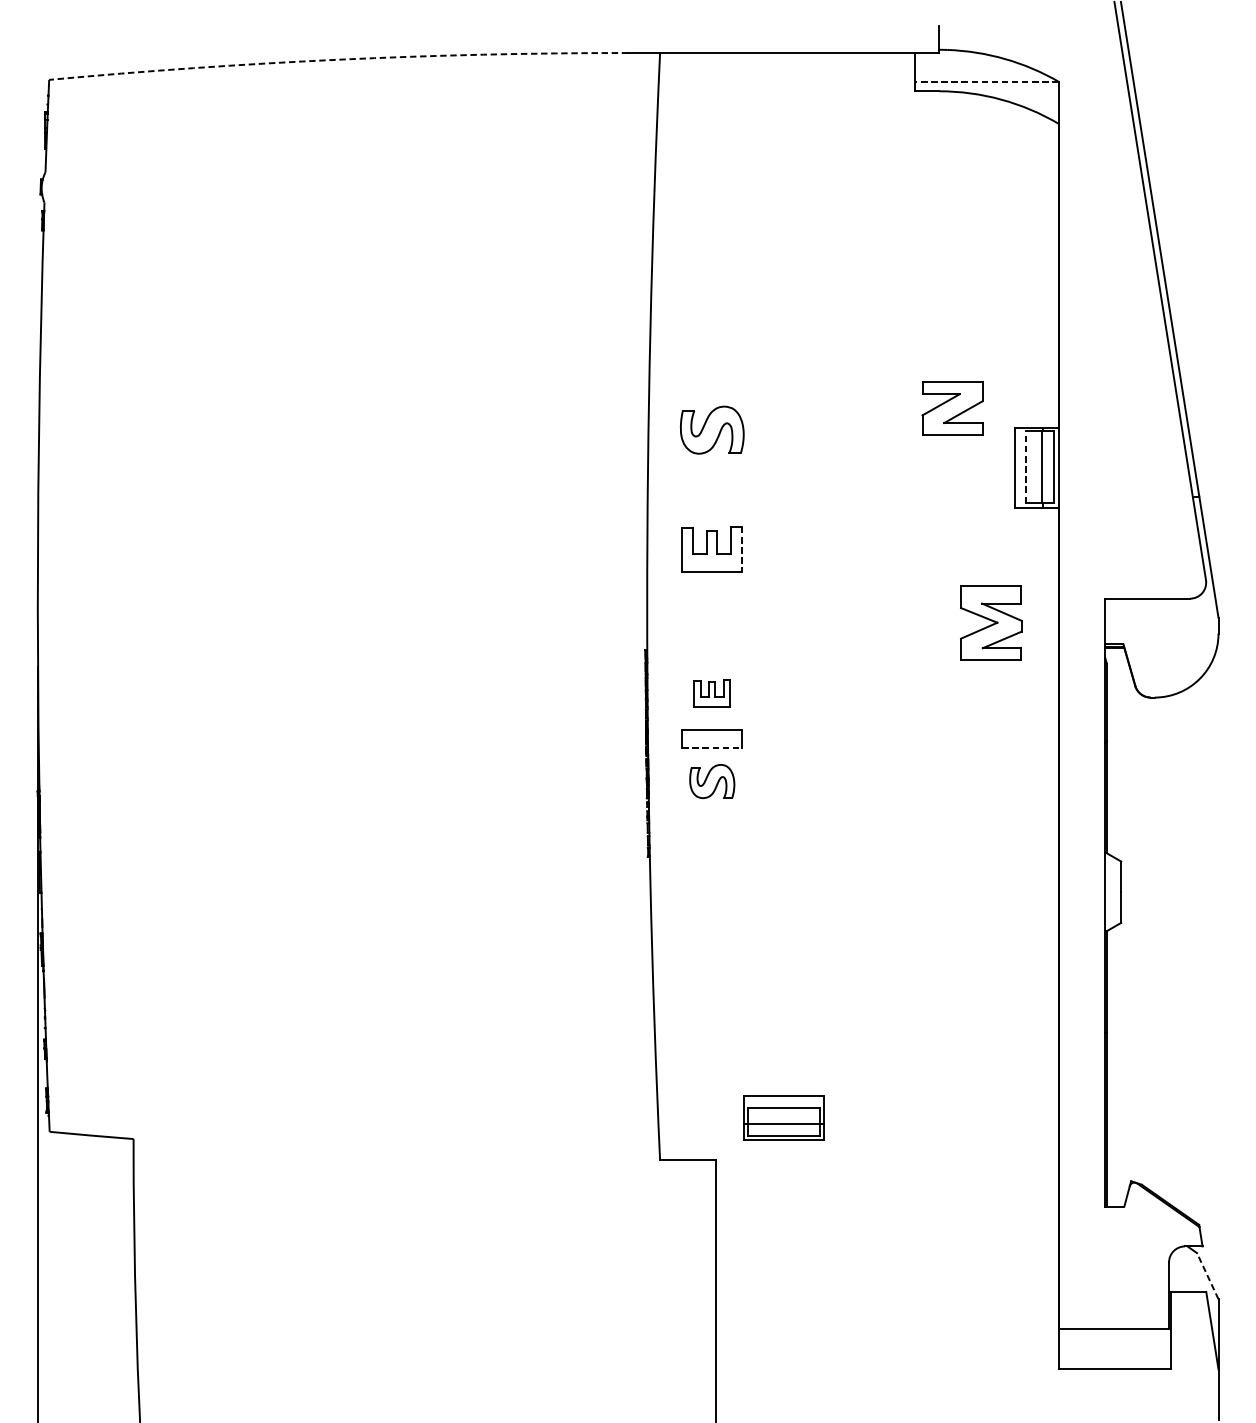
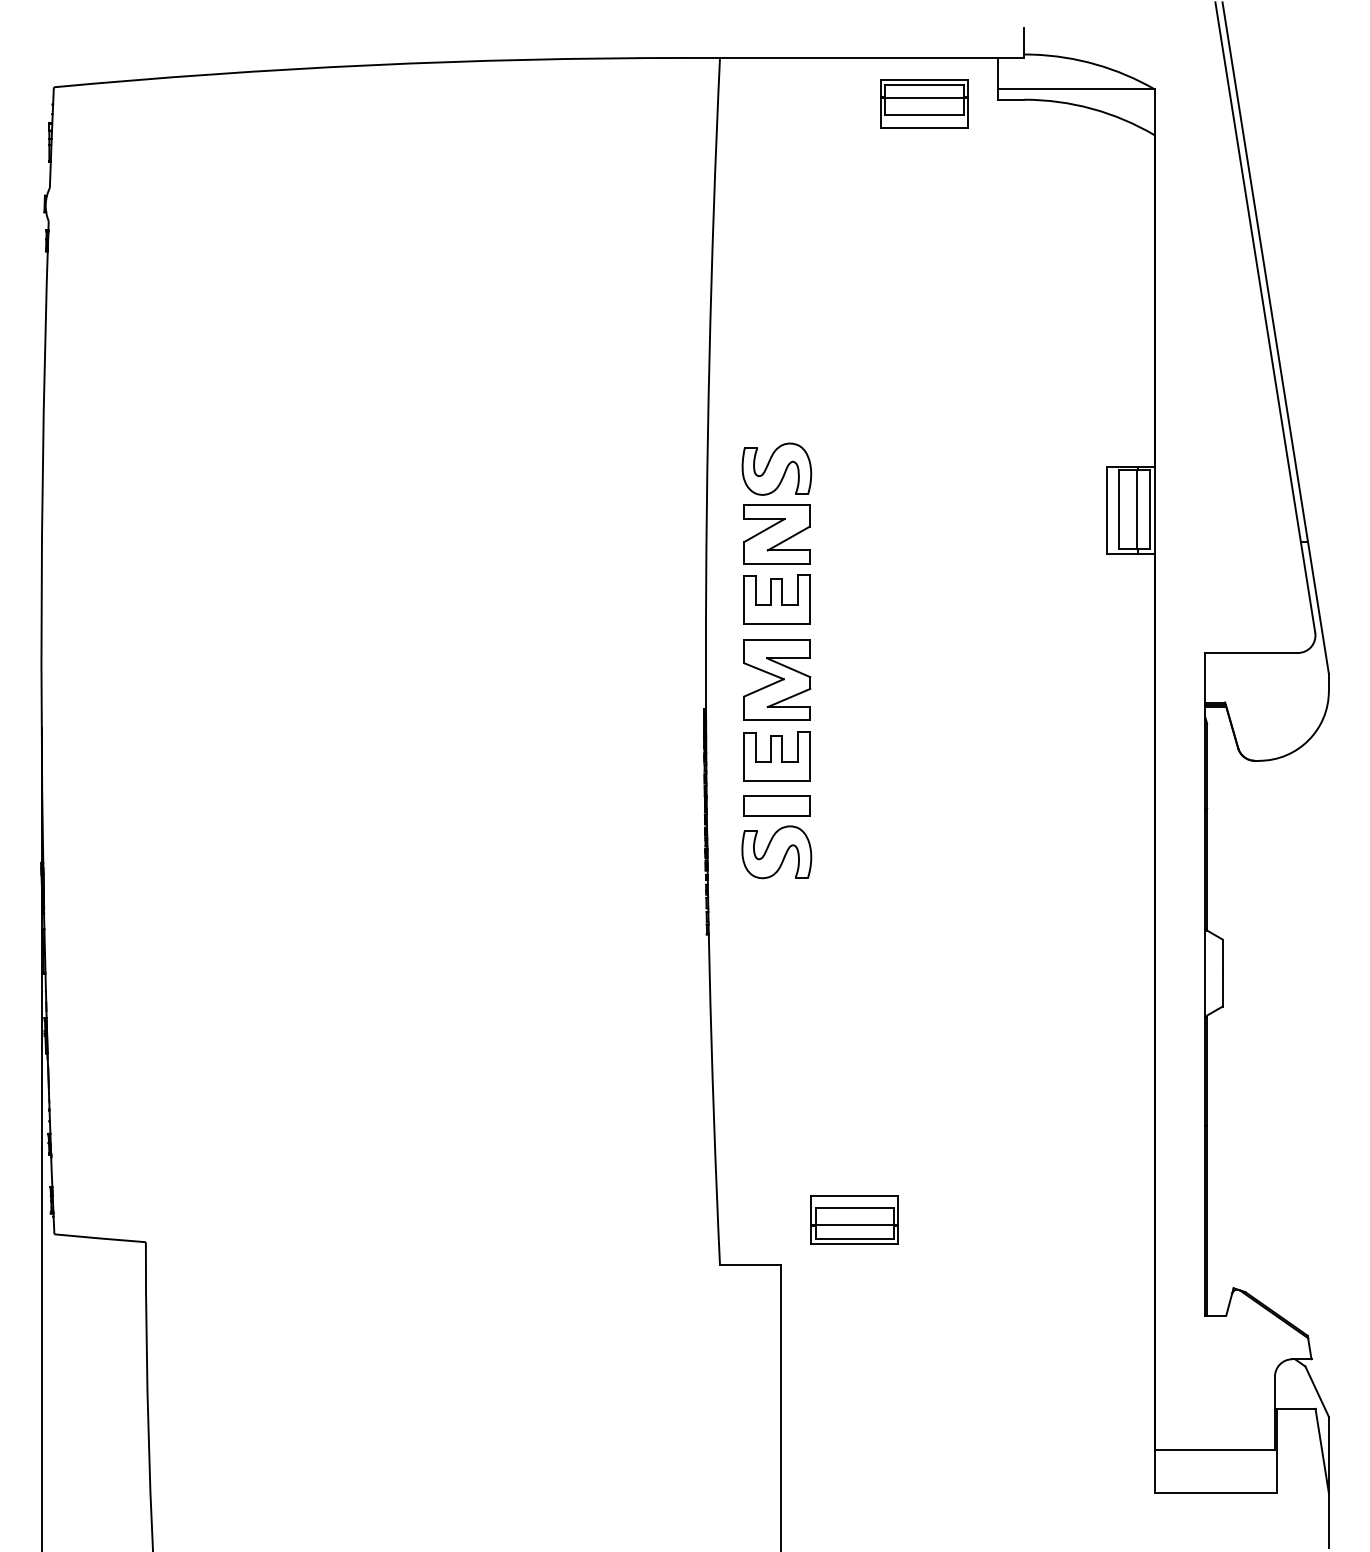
arc: (338, 59) -> (369, 65), dashed -> solid
line: (986, 81) -> (1075, 89), dashed -> solid
part: (847, 94) -> (924, 103), added
part: (952, 408) -> (776, 534), moved
line: (1026, 466) -> (1119, 508), dashed -> solid
line: (742, 549) -> (809, 599), dashed -> solid
part: (991, 622) -> (777, 679), moved
part: (711, 693) -> (776, 756), size x1.67
line: (711, 748) -> (776, 816), dashed -> solid
part: (711, 781) -> (776, 852), size x1.43
line: (1208, 1275) -> (1317, 1391), dashed -> solid

